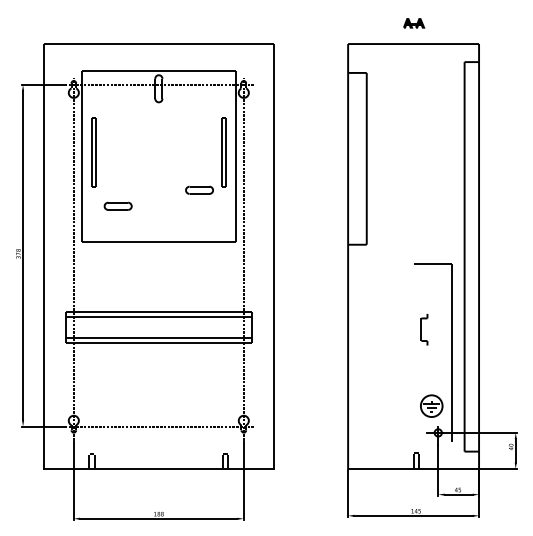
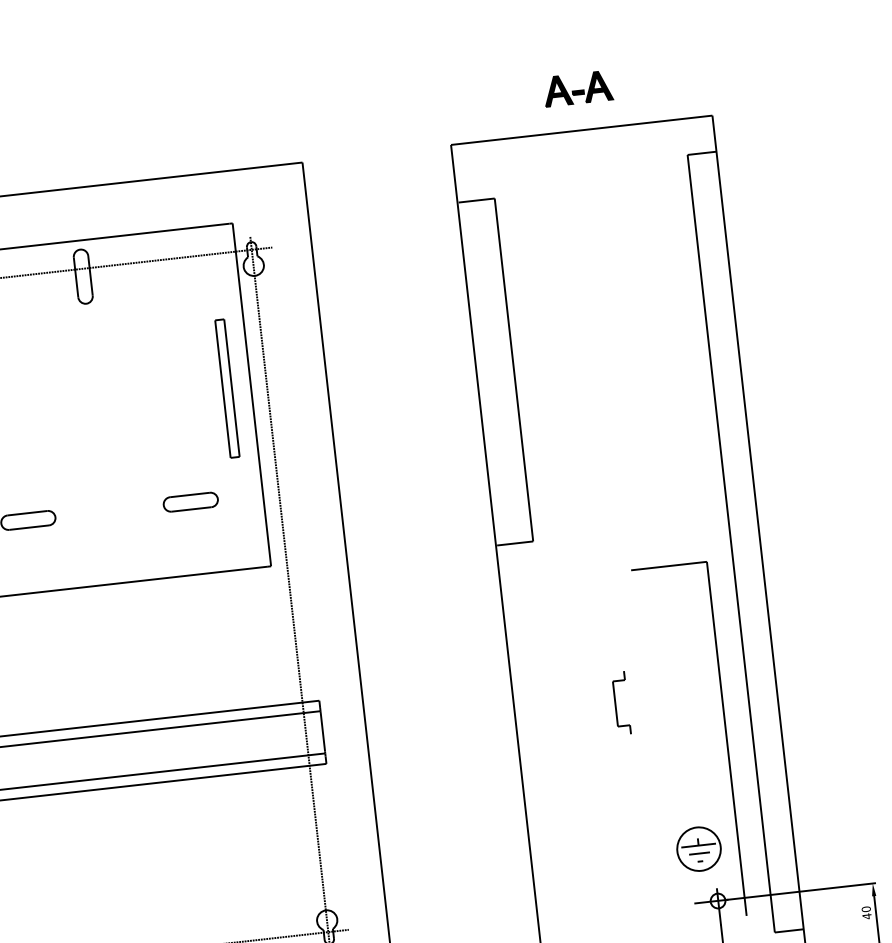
part: (413, 23) -> (576, 89), size x1.67
part: (199, 189) -> (190, 500), moved
part: (424, 329) -> (621, 702), moved

